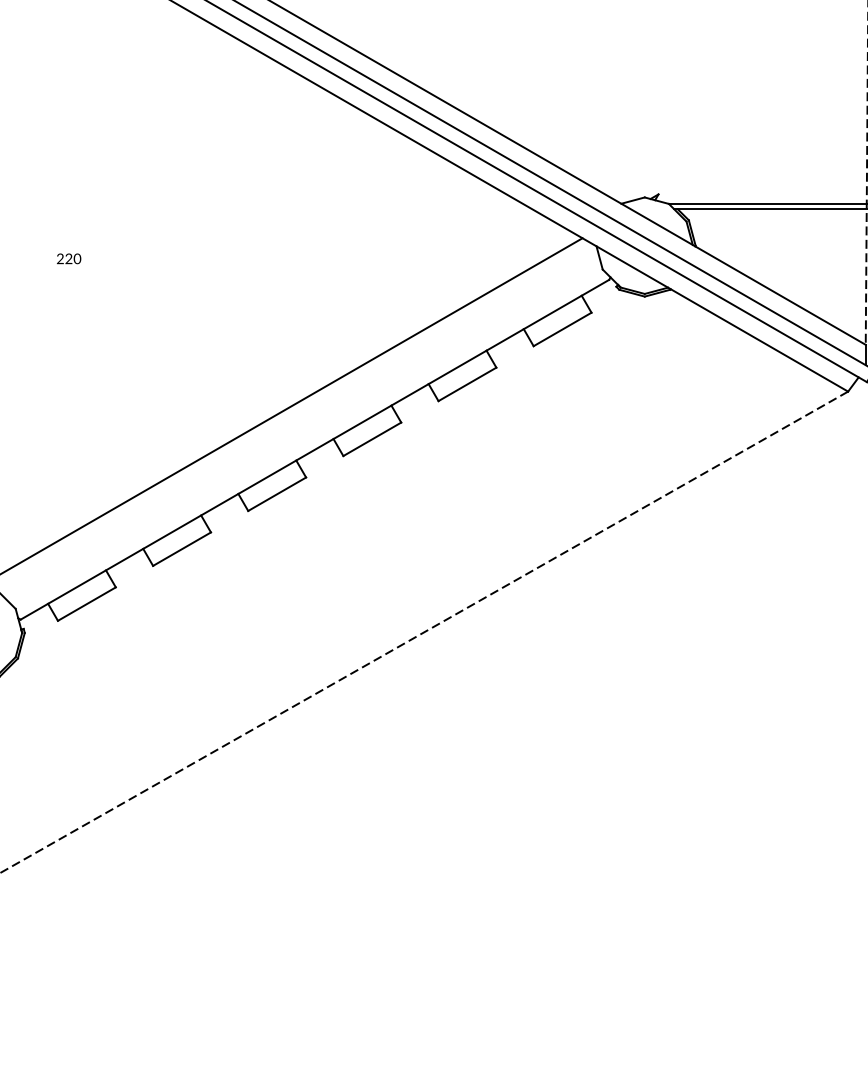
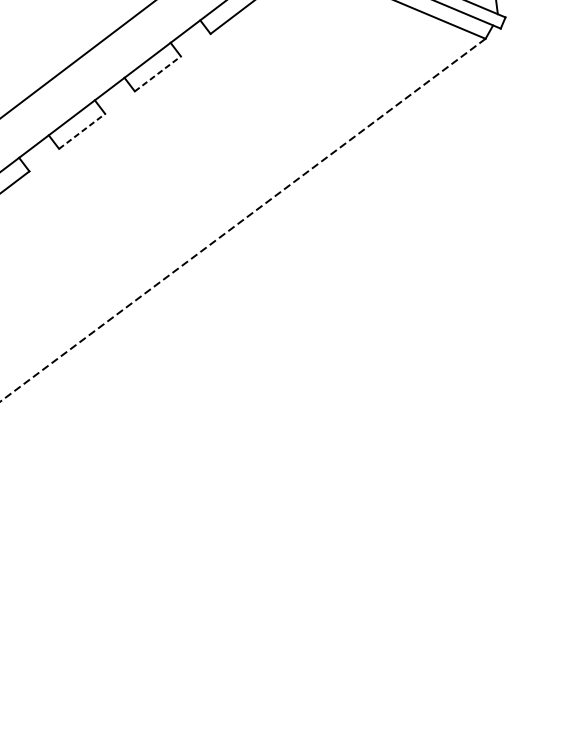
line: (467, 384) -> (157, 73), solid -> dashed
line: (372, 439) -> (82, 131), solid -> dashed

